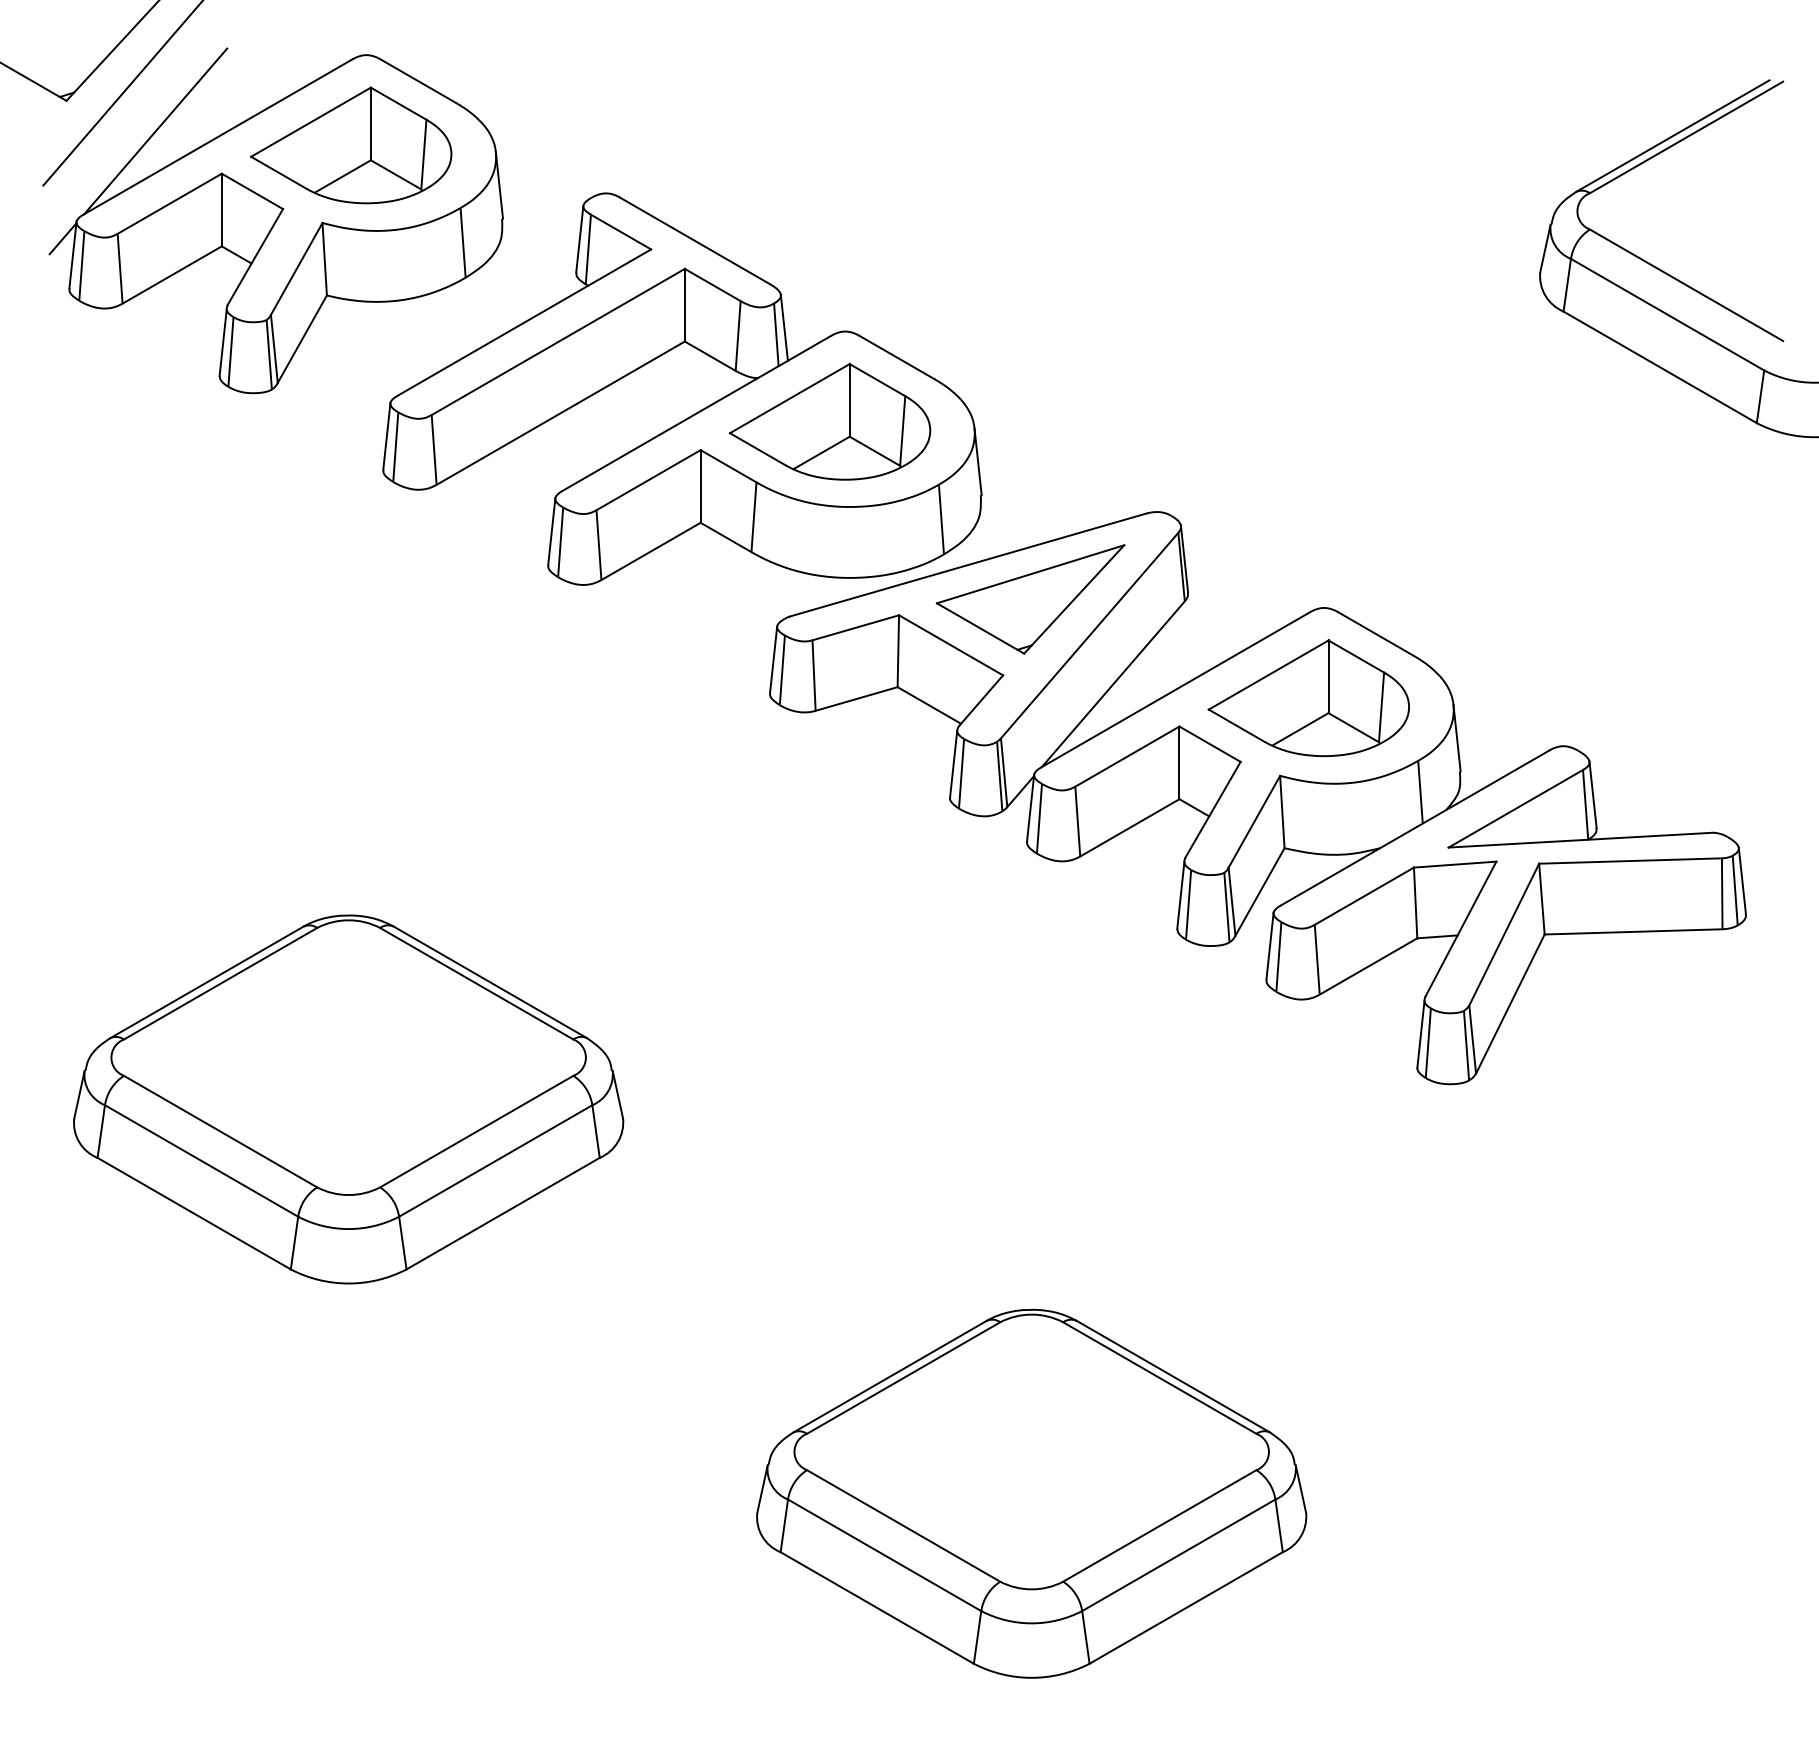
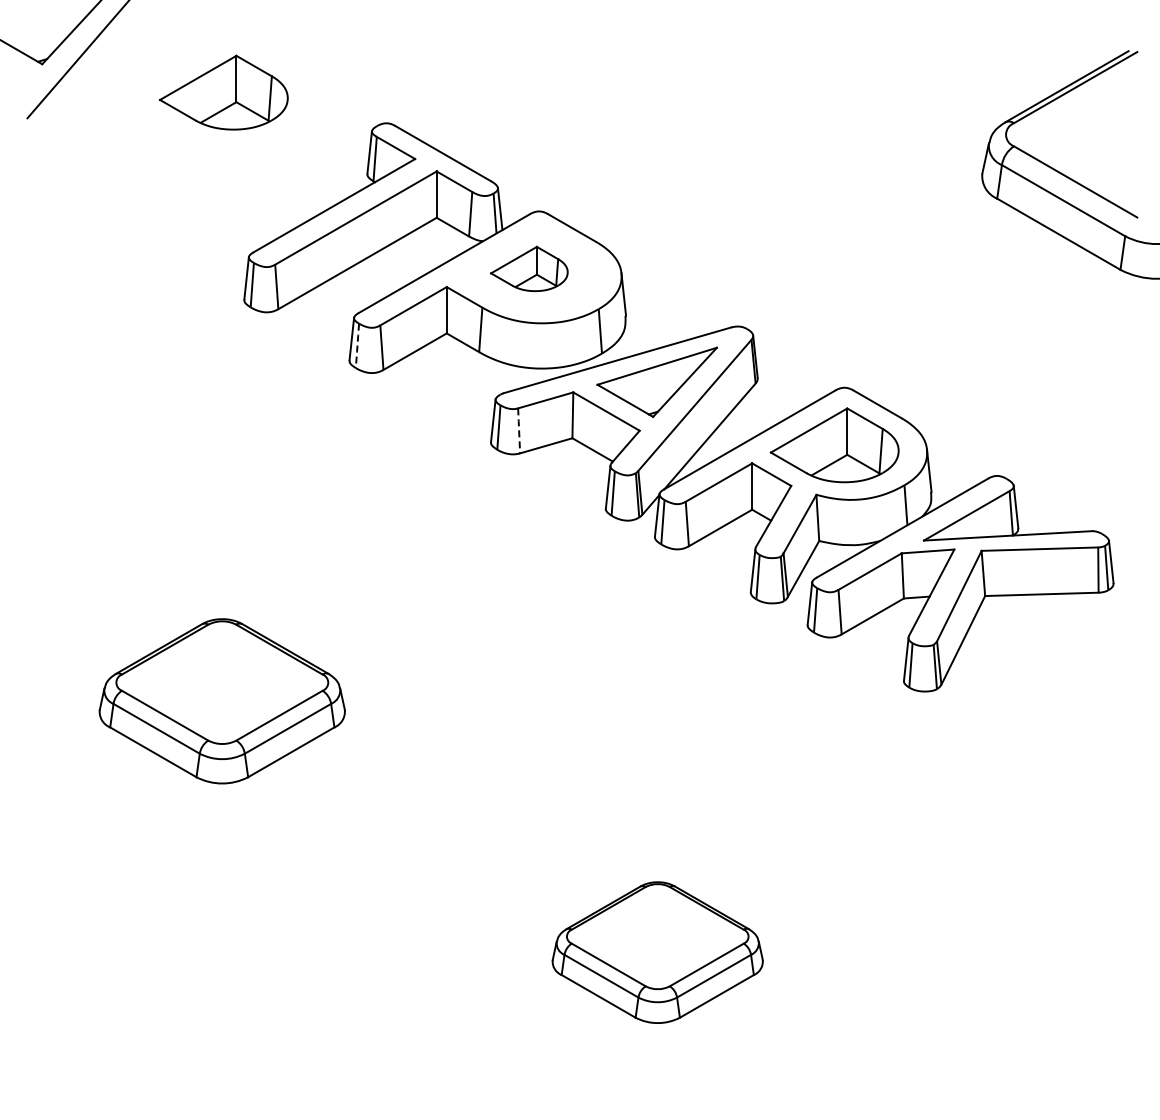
part: (275, 220) -> (175, 140), removed
part: (830, 421) -> (529, 268), size x0.6
line: (560, 543) -> (357, 346), solid -> dashed
line: (814, 674) -> (519, 430), solid -> dashed
part: (349, 1099) -> (222, 701), size x0.7
part: (1030, 1493) -> (657, 952), size x0.6

